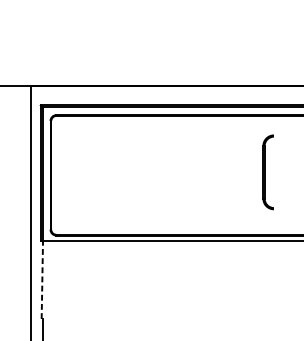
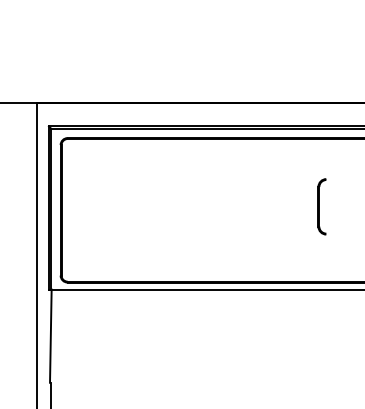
part: (267, 172) -> (321, 206), size x0.62
line: (42, 280) -> (50, 336), dashed -> solid

